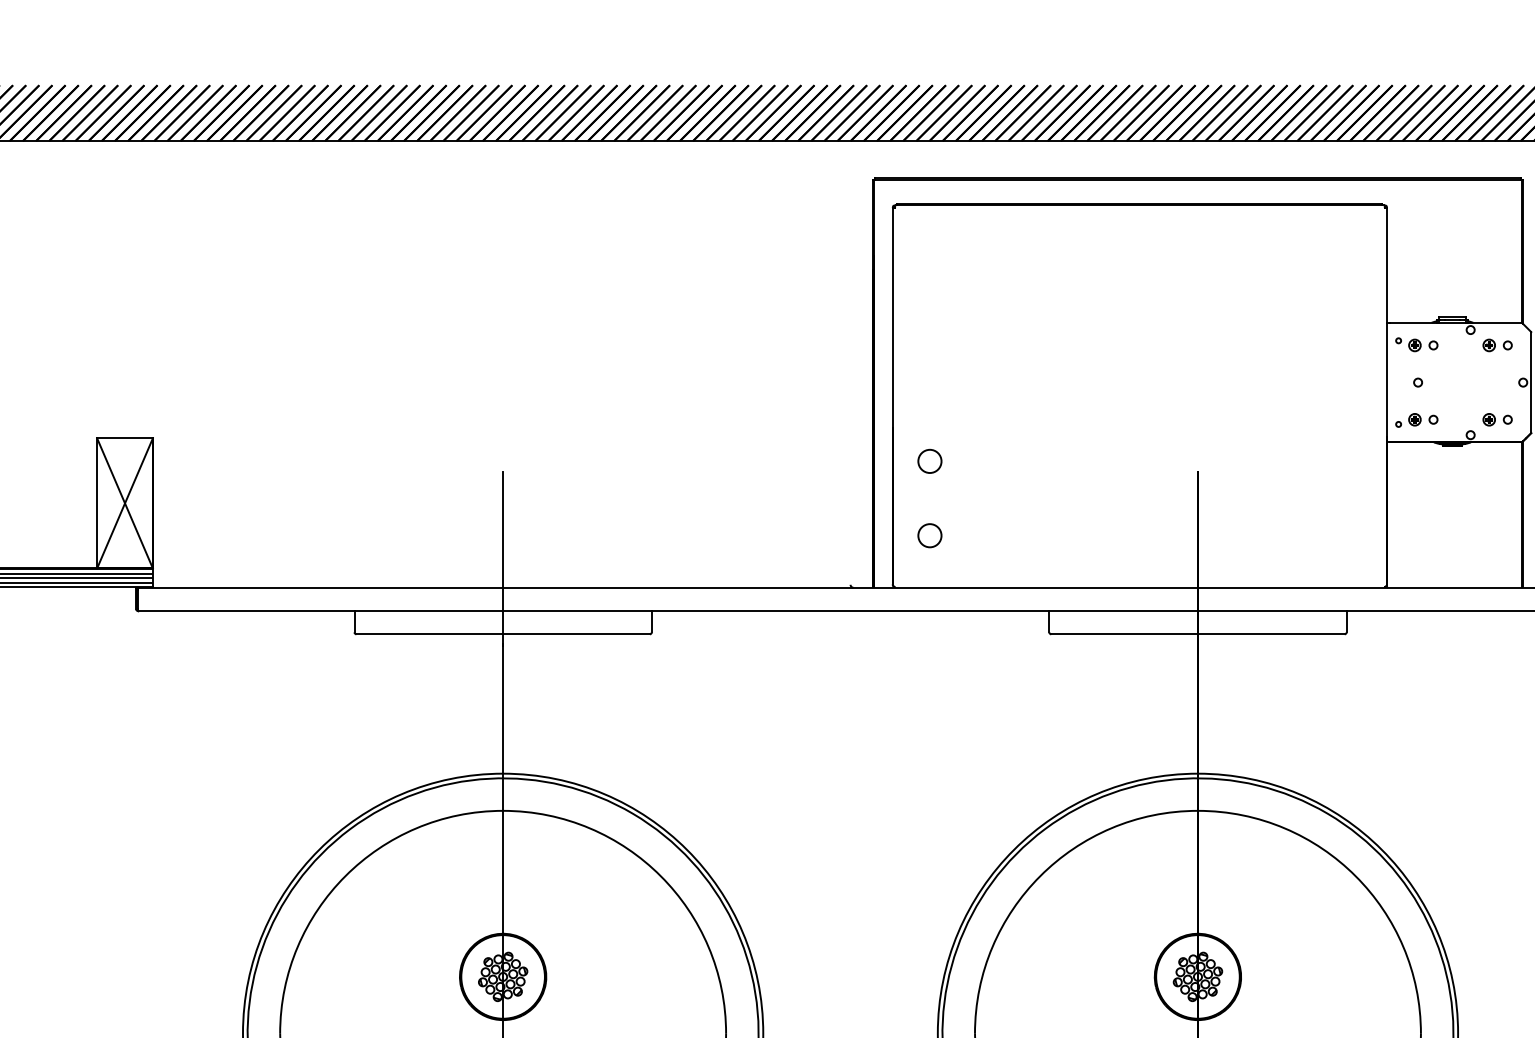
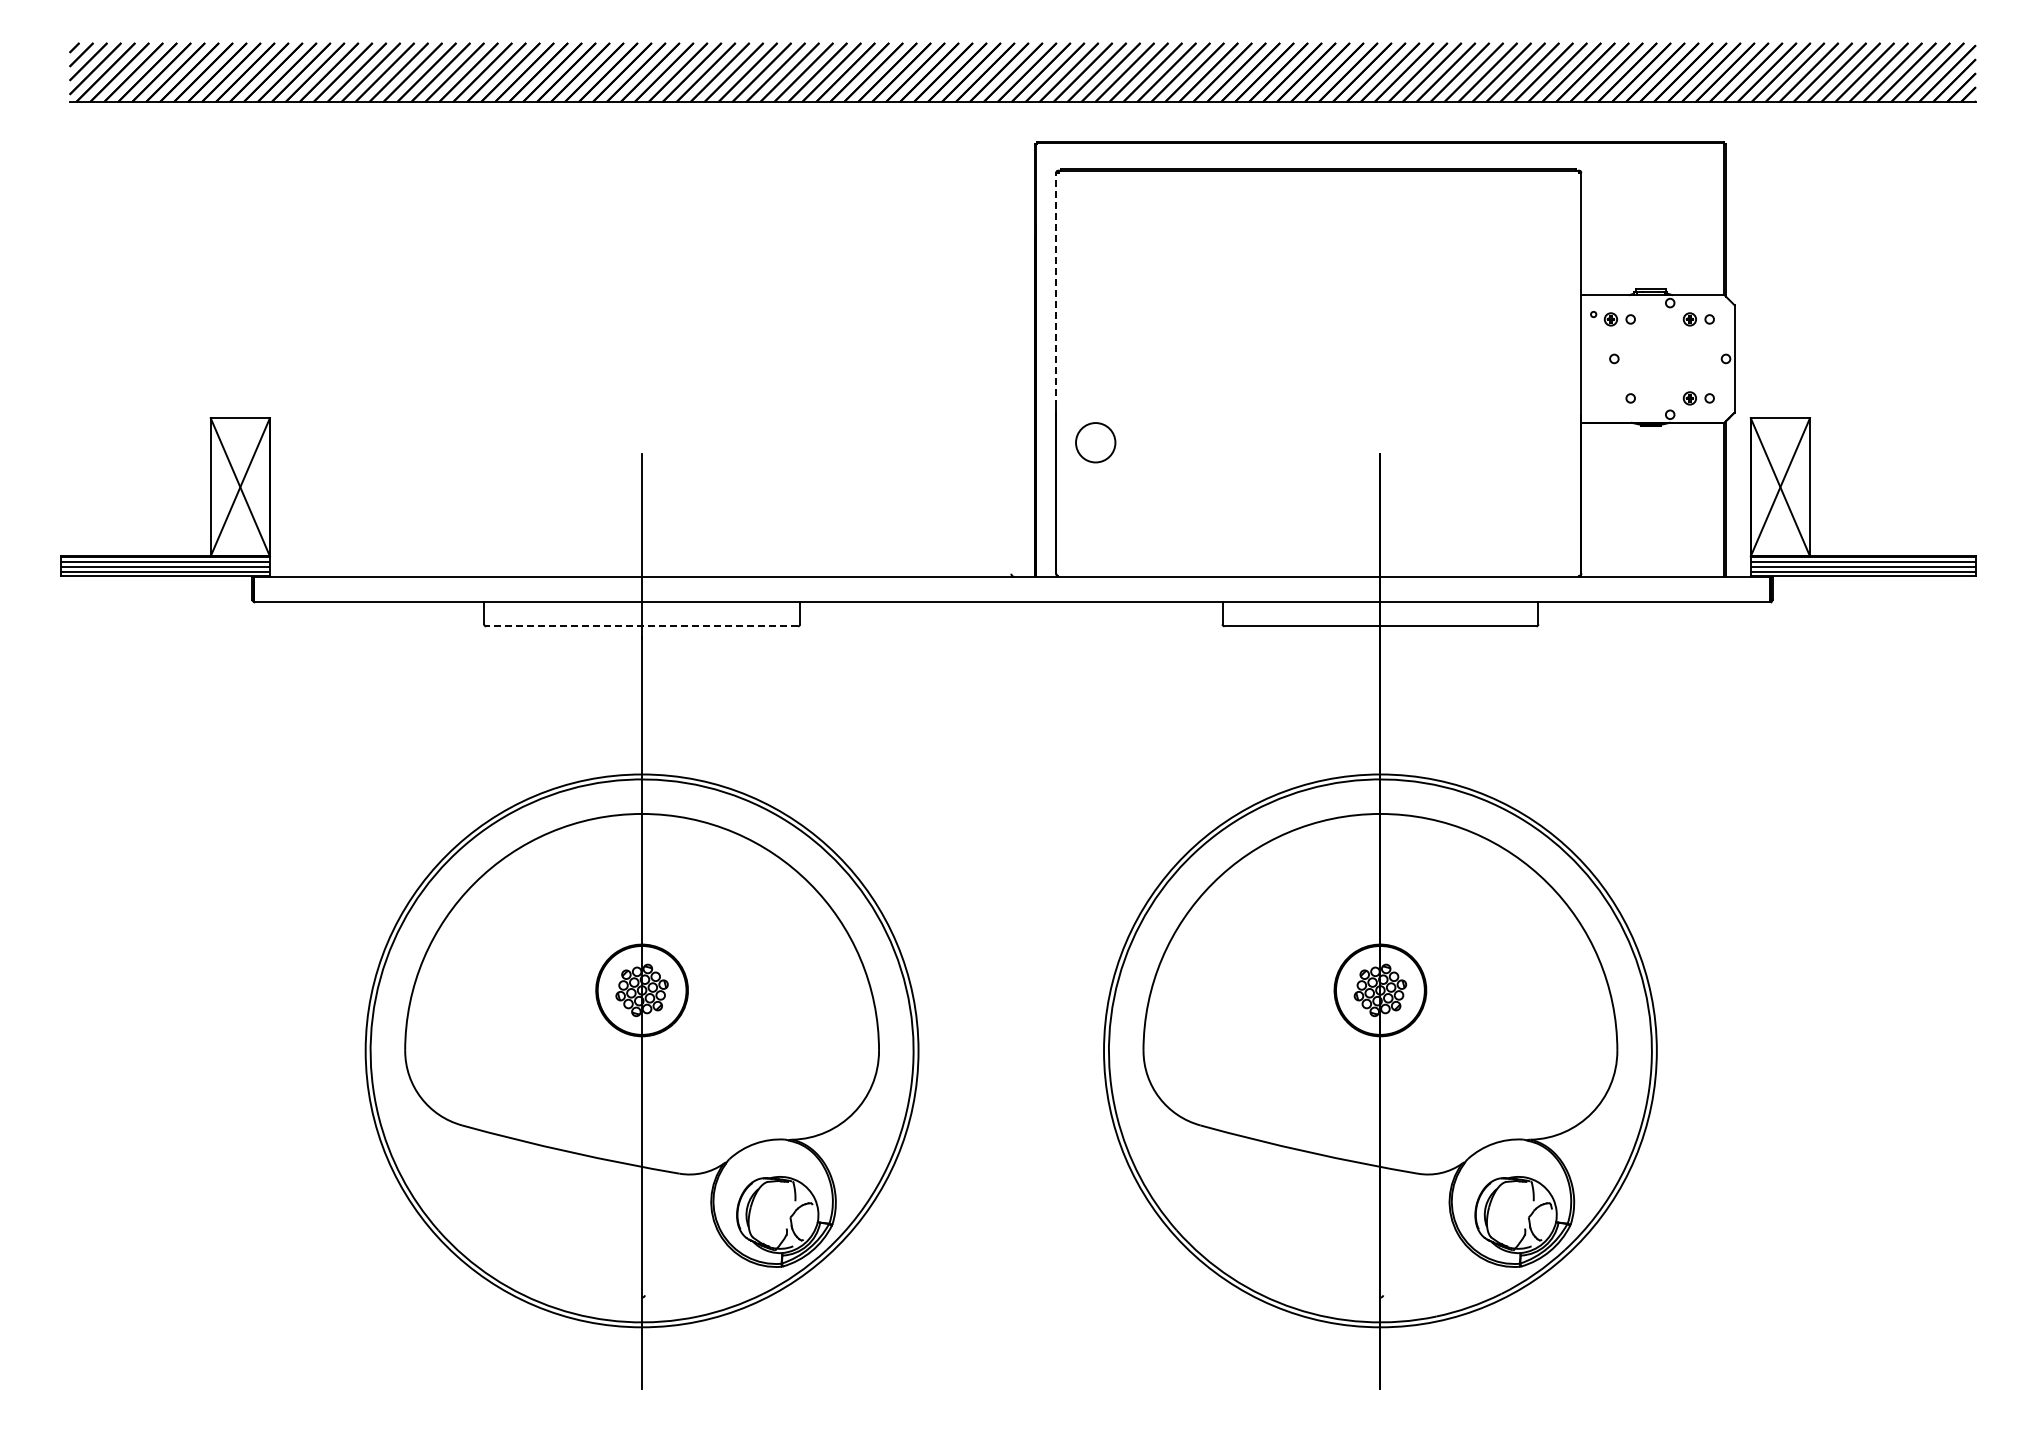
line: (893, 322) -> (1056, 295), solid -> dashed
part: (1407, 419) -> (1603, 398), removed
circle: (929, 461) -> (1095, 442), size x1.6
circle: (929, 535) -> (1095, 521), removed
line: (503, 634) -> (642, 626), solid -> dashed

